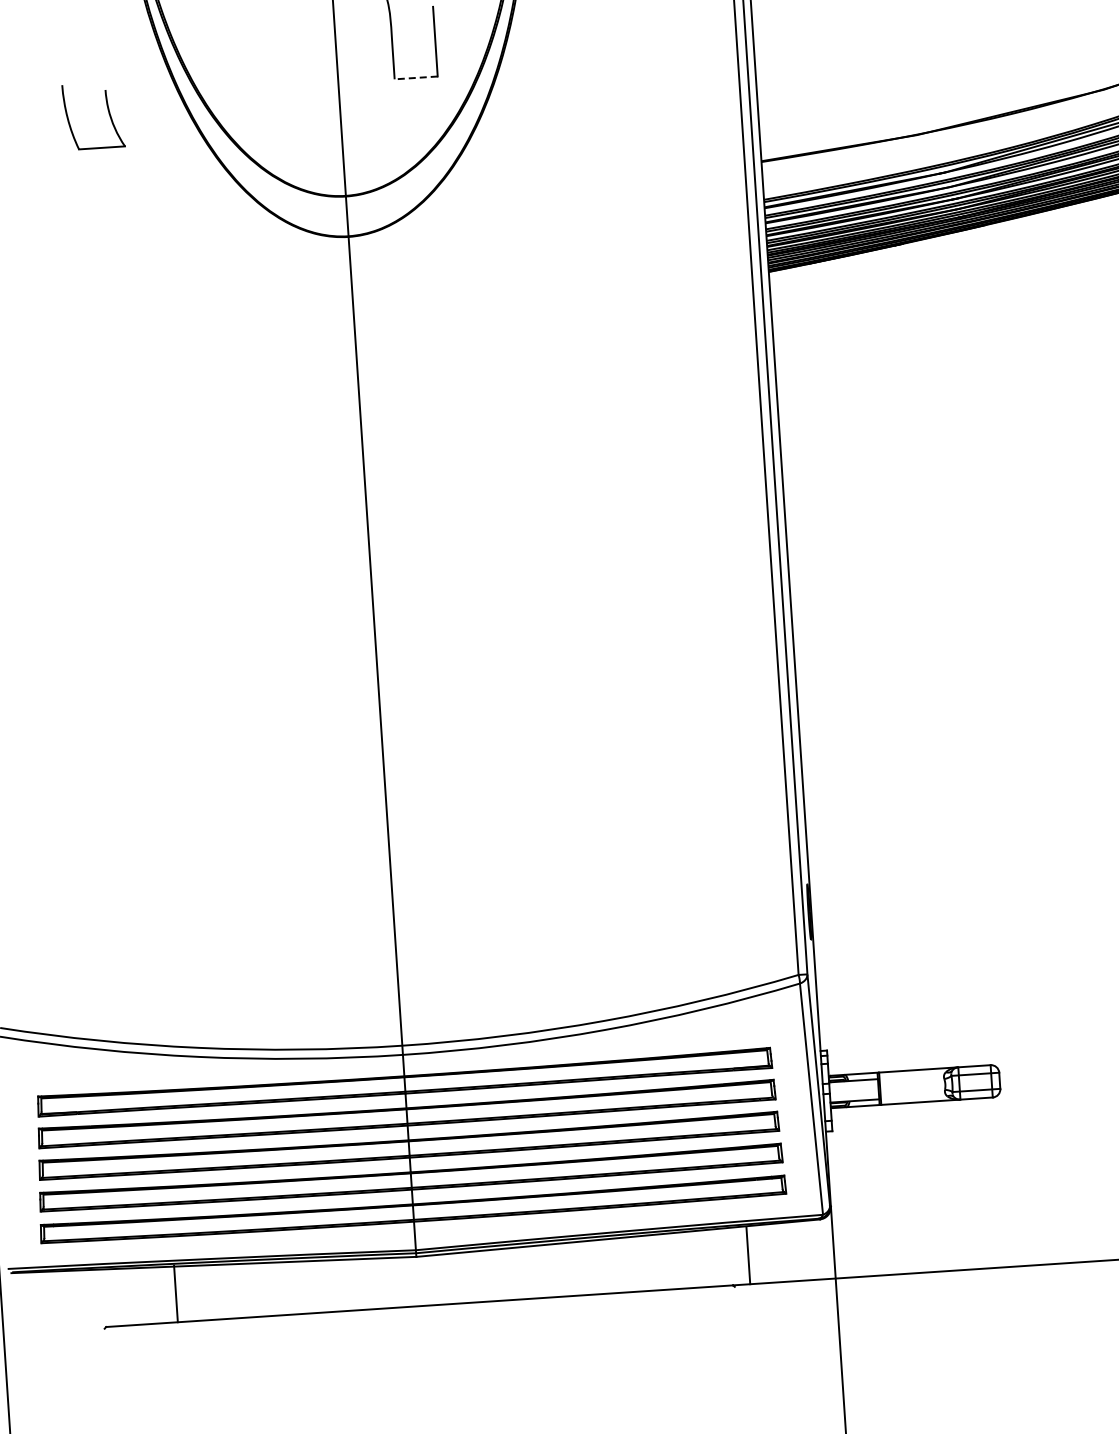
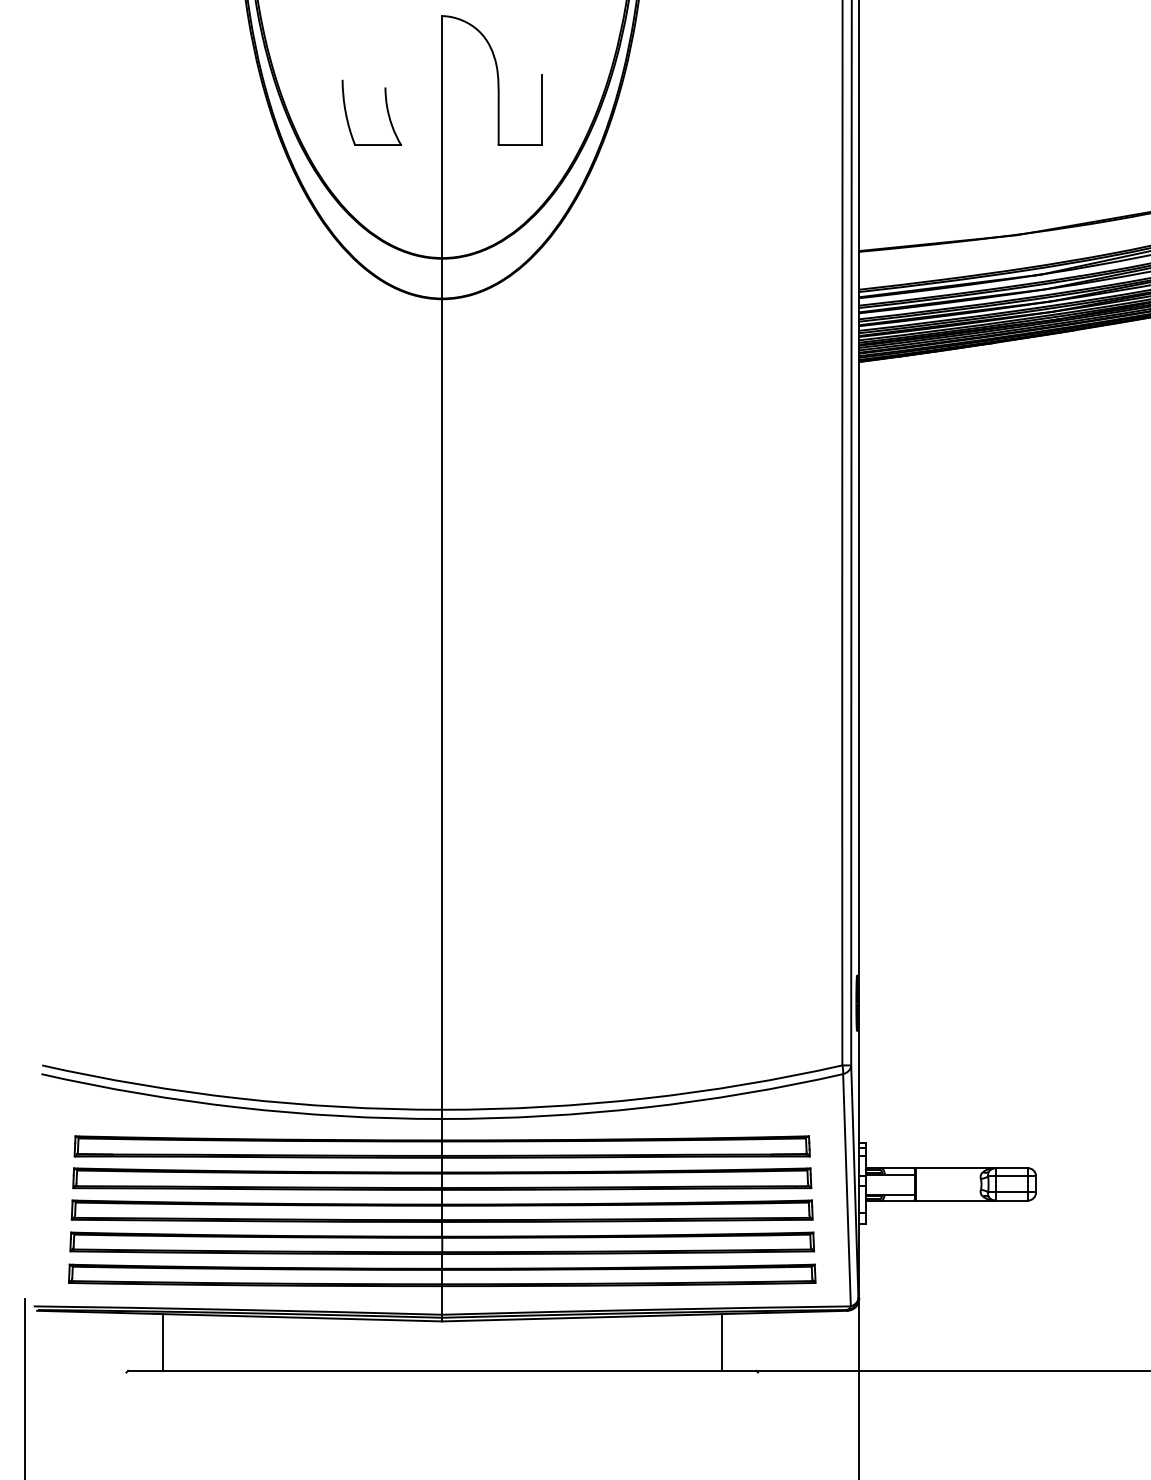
line: (416, 78) -> (520, 145), dashed -> solid
part: (108, 112) -> (386, 110), moved
line: (748, 1255) -> (721, 1342), moved
line: (175, 1294) -> (162, 1342), moved

